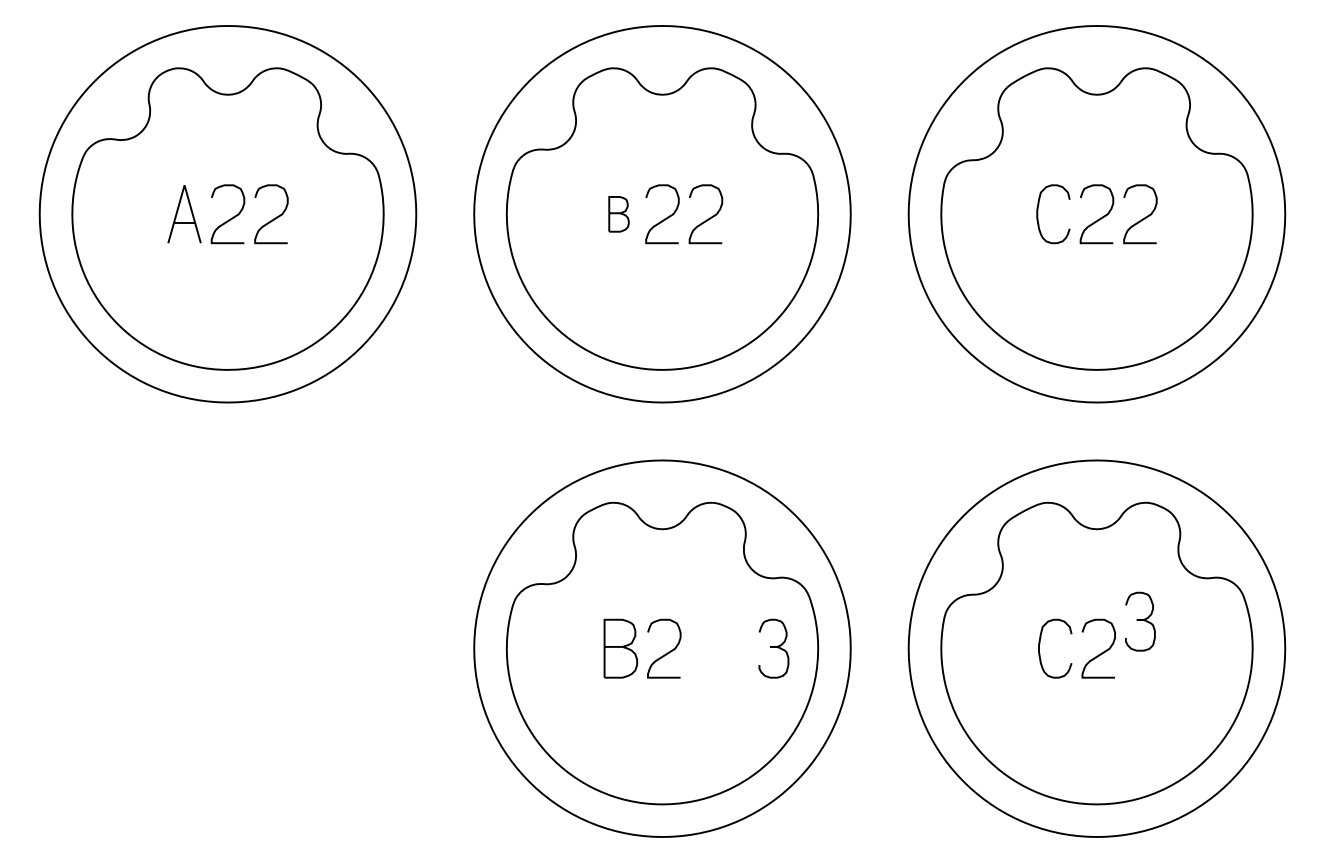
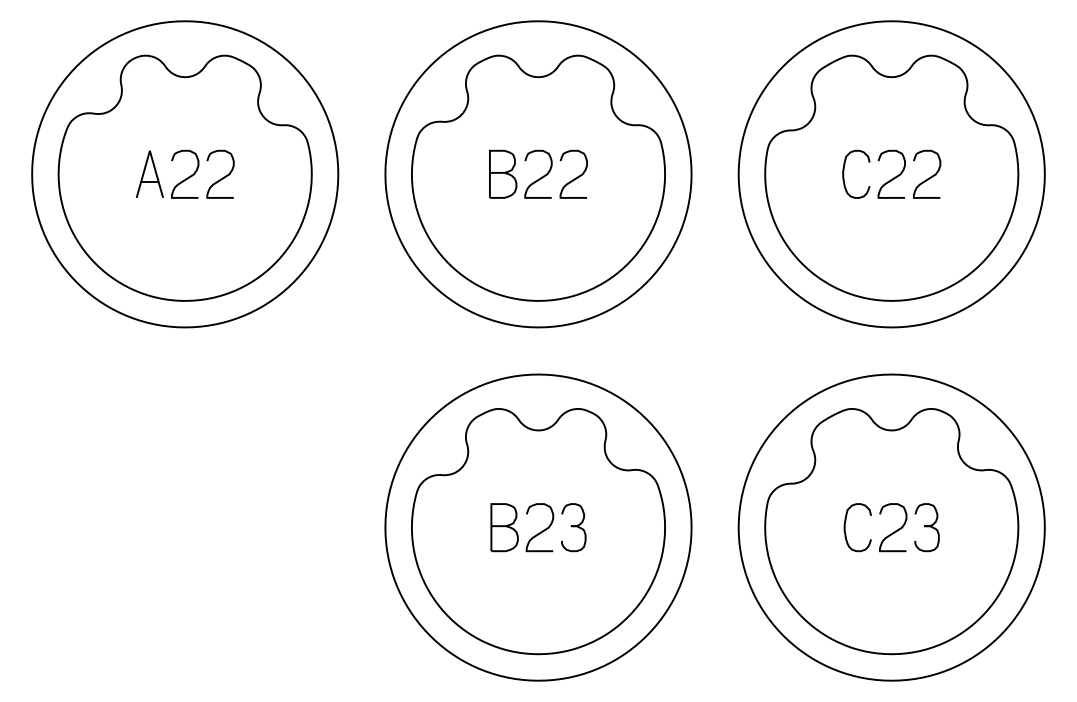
part: (618, 214) -> (502, 174), size x1.67
curve: (1140, 620) -> (927, 526), moved
curve: (773, 647) -> (573, 526), moved

